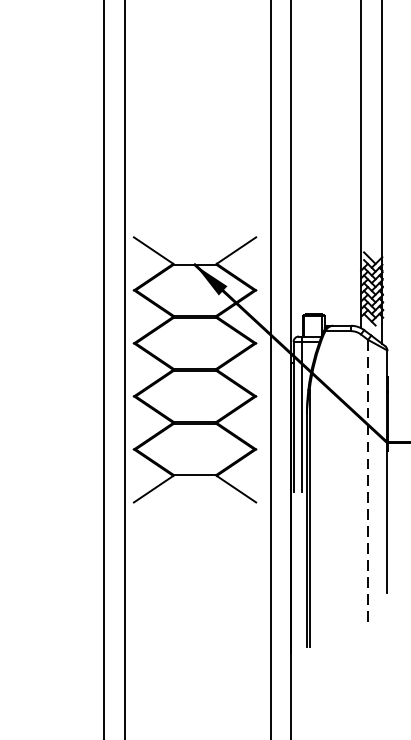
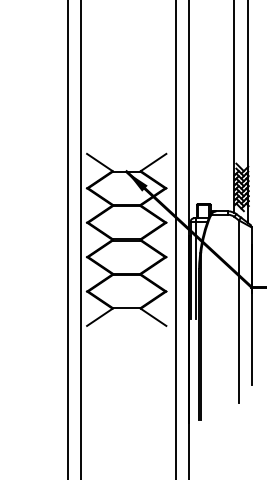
line: (367, 481) -> (238, 312), dashed -> solid

